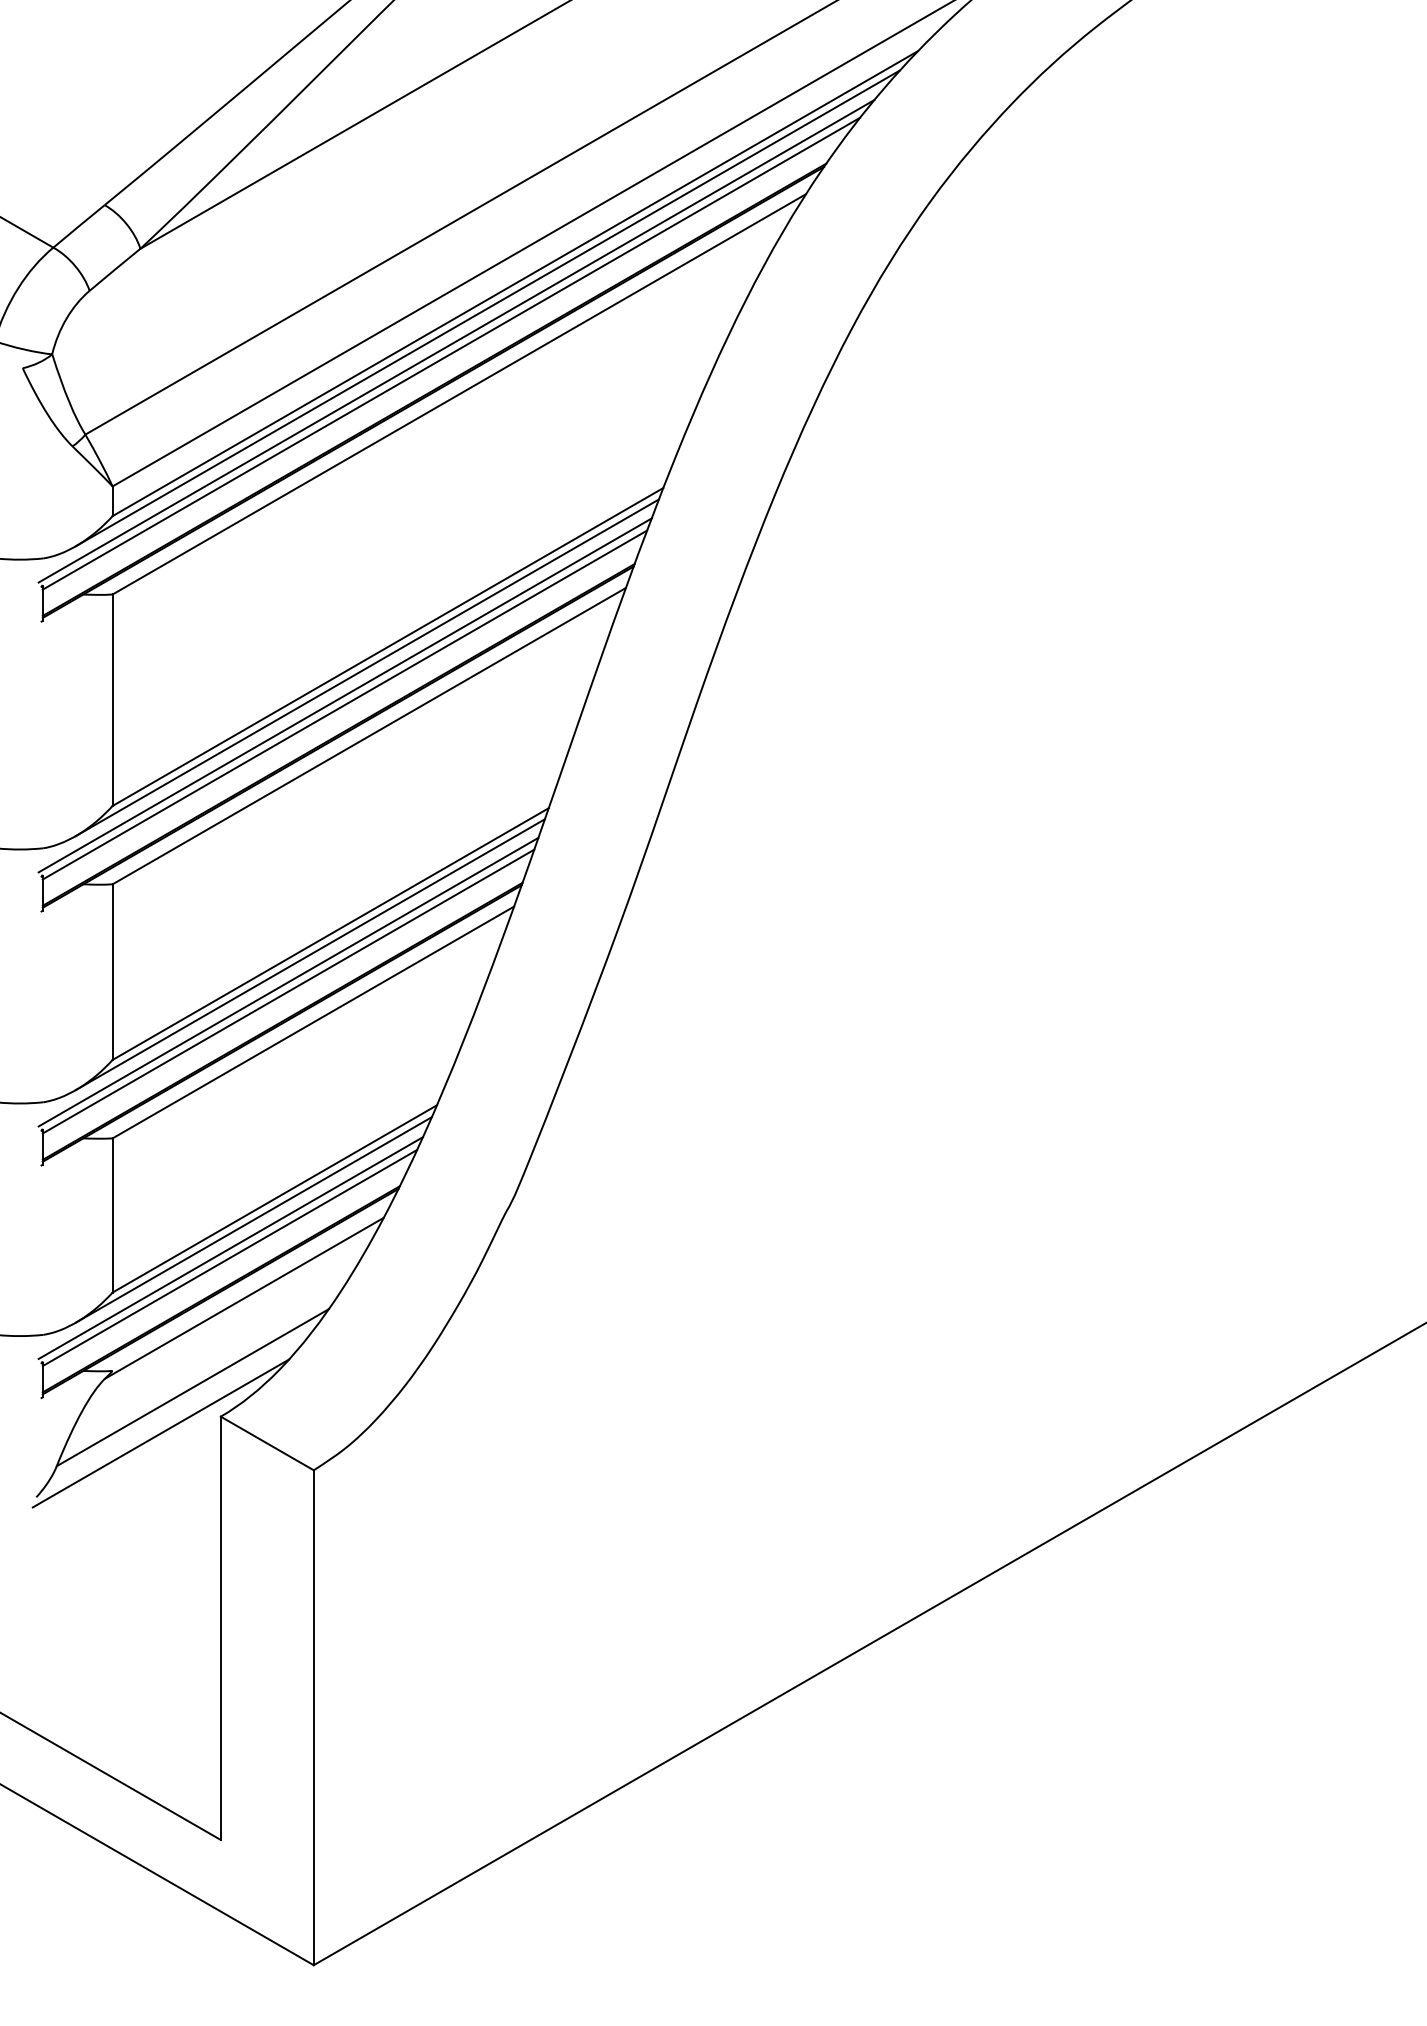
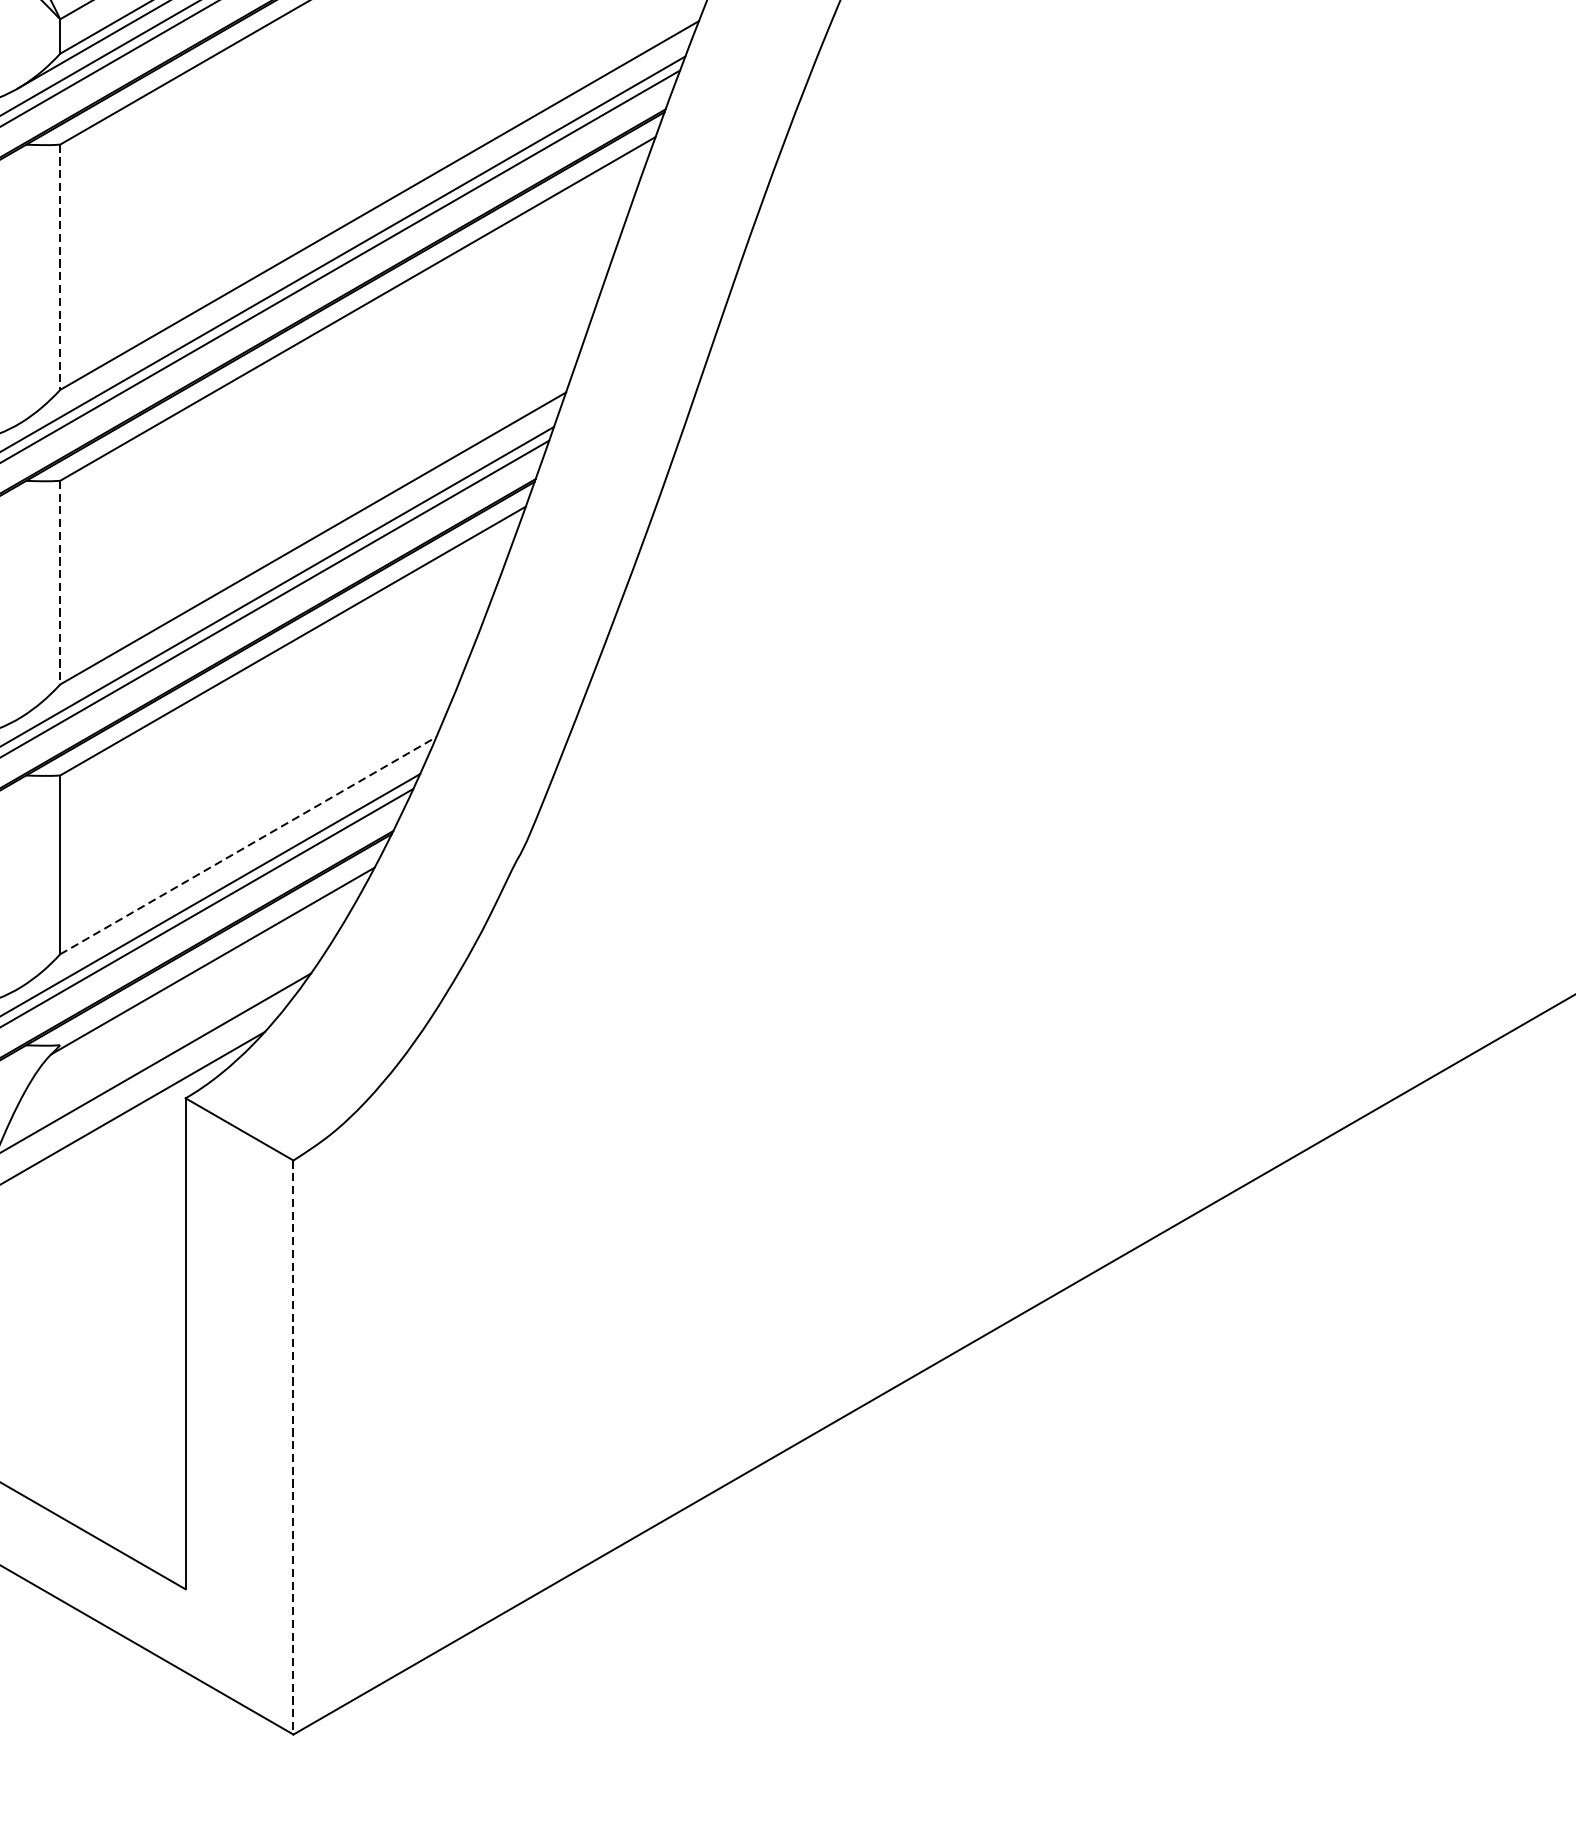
line: (366, 667) -> (354, 229), removed
line: (112, 700) -> (60, 267), solid -> dashed
line: (309, 954) -> (288, 562), removed
line: (112, 972) -> (60, 583), solid -> dashed
line: (275, 1198) -> (249, 845), solid -> dashed
line: (253, 1219) -> (223, 869), removed
line: (313, 1718) -> (293, 1448), solid -> dashed

